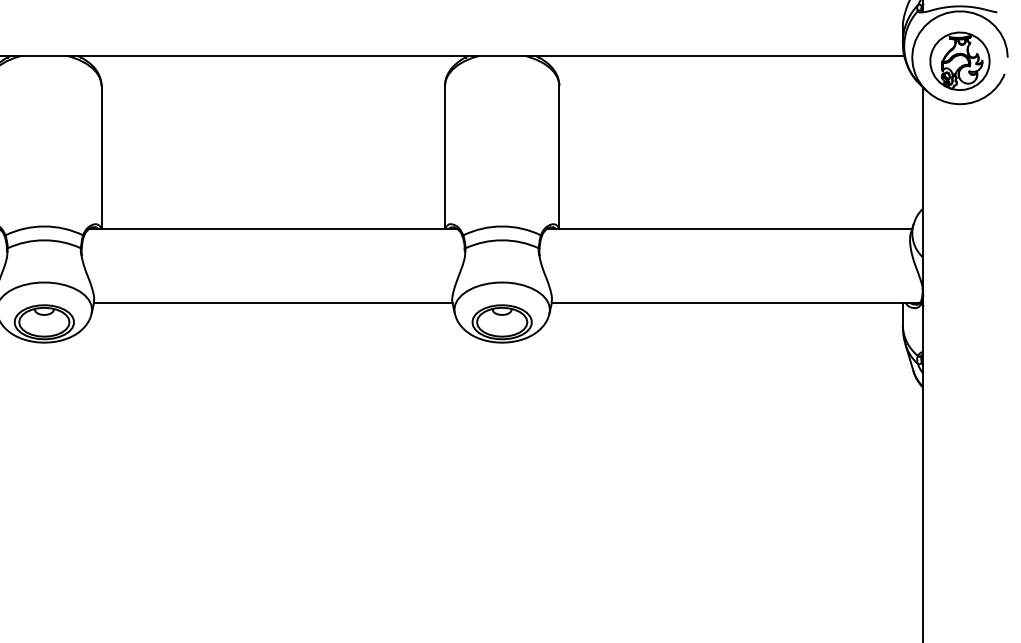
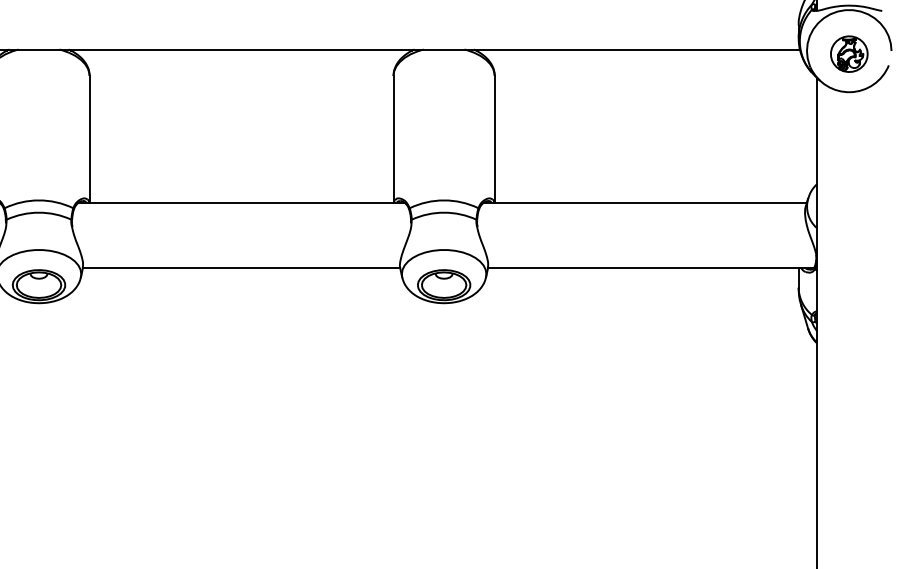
part: (960, 60) -> (849, 53), size x0.7

